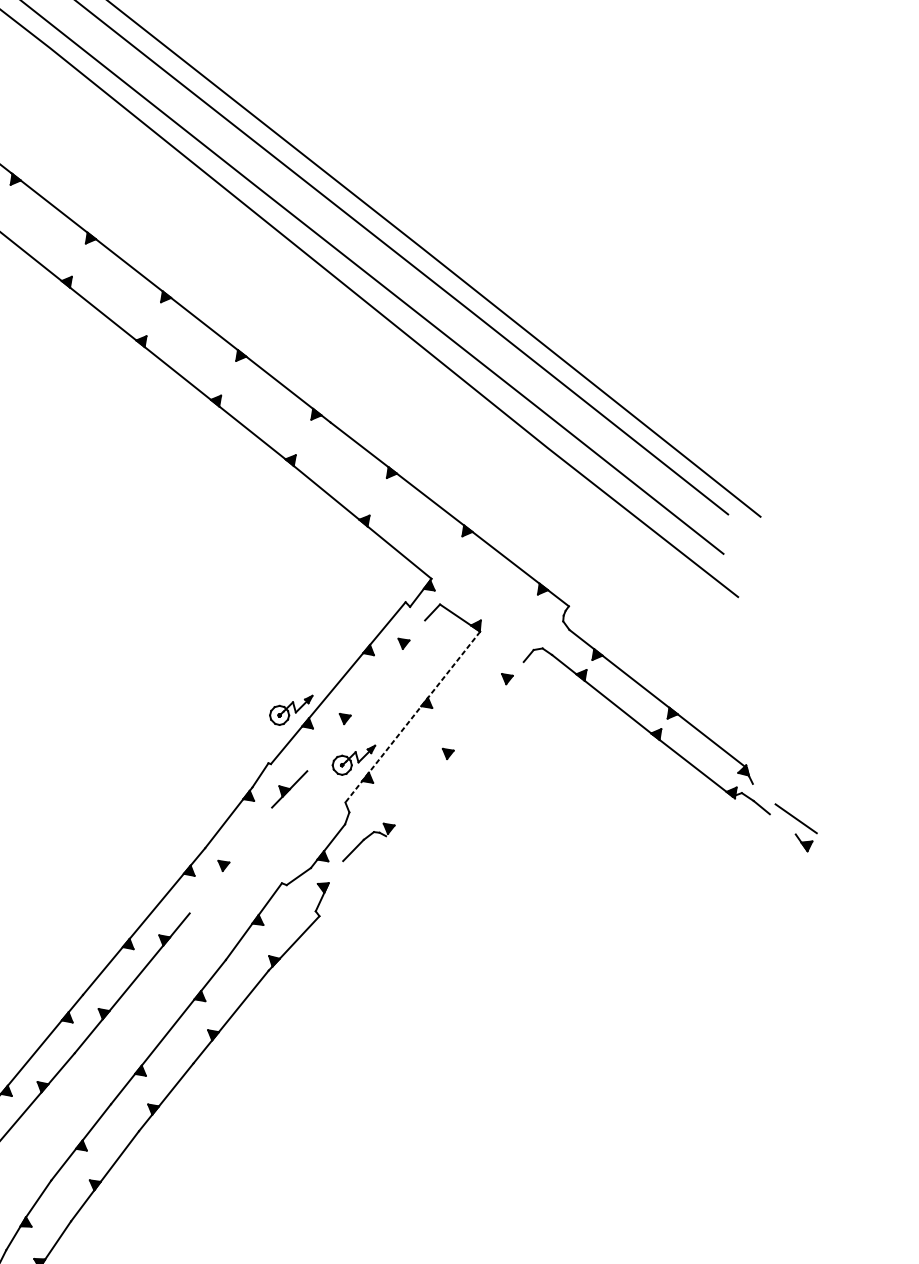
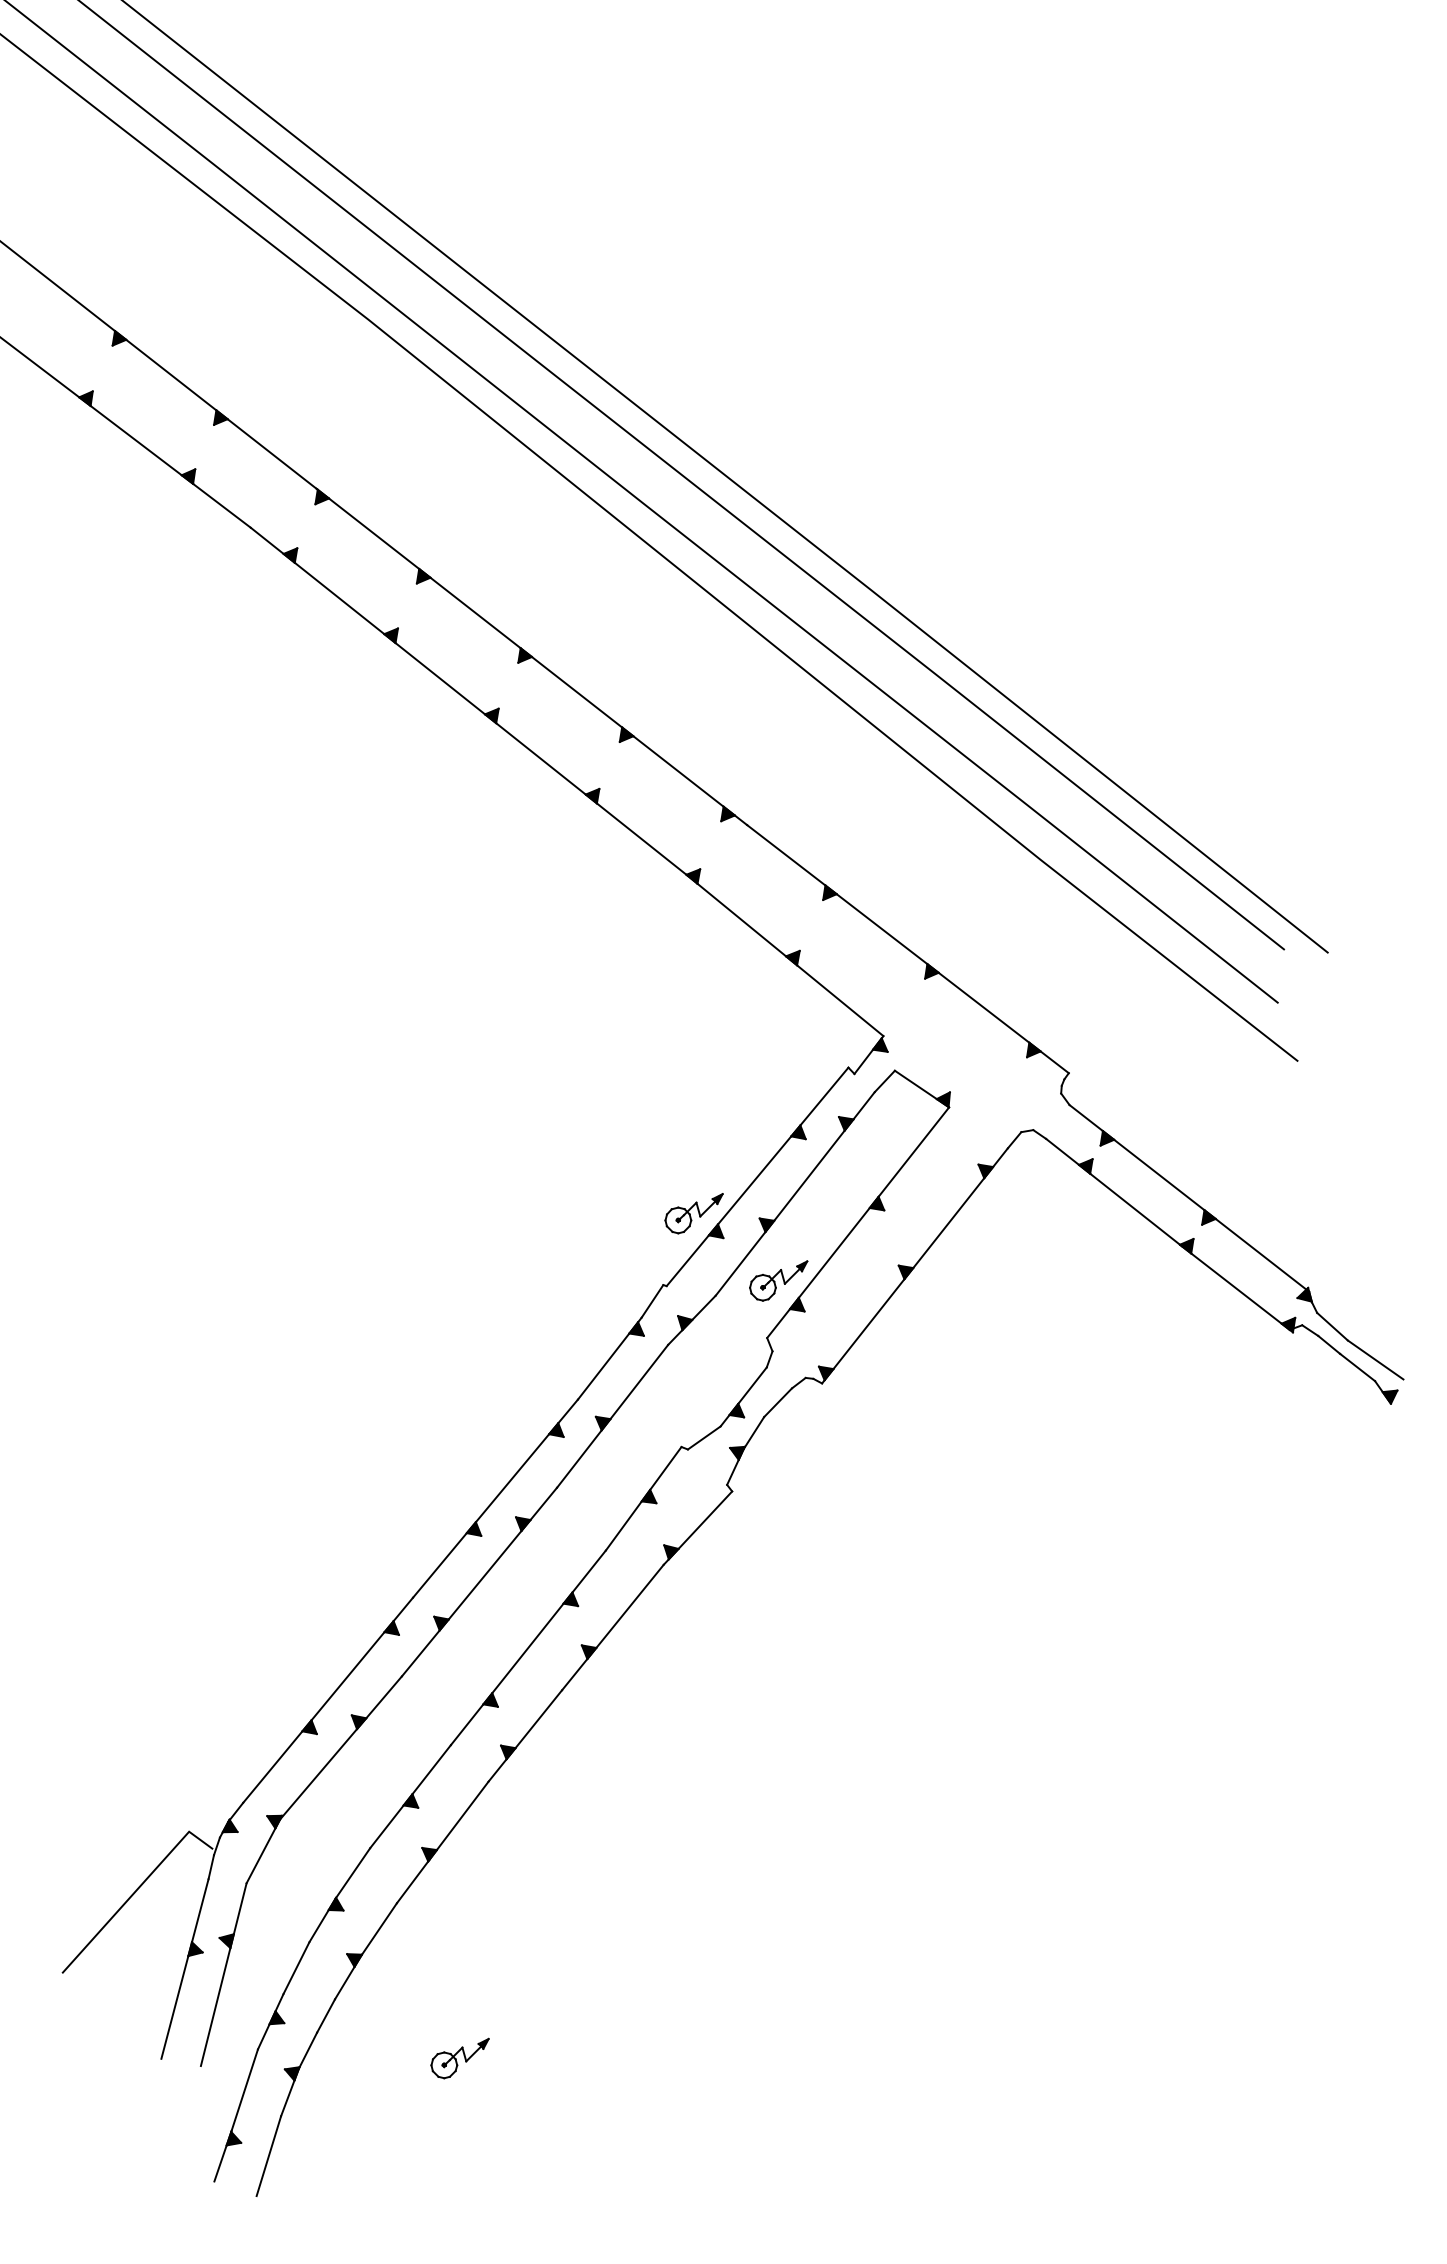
line: (365, 695) -> (794, 1193), added
line: (413, 716) -> (858, 1222), dashed -> solid
line: (454, 748) -> (914, 1265), added
line: (764, 793) -> (1332, 1326), added
line: (782, 824) -> (1357, 1367), added
line: (230, 859) -> (612, 1415), added
line: (335, 873) -> (753, 1433), added

